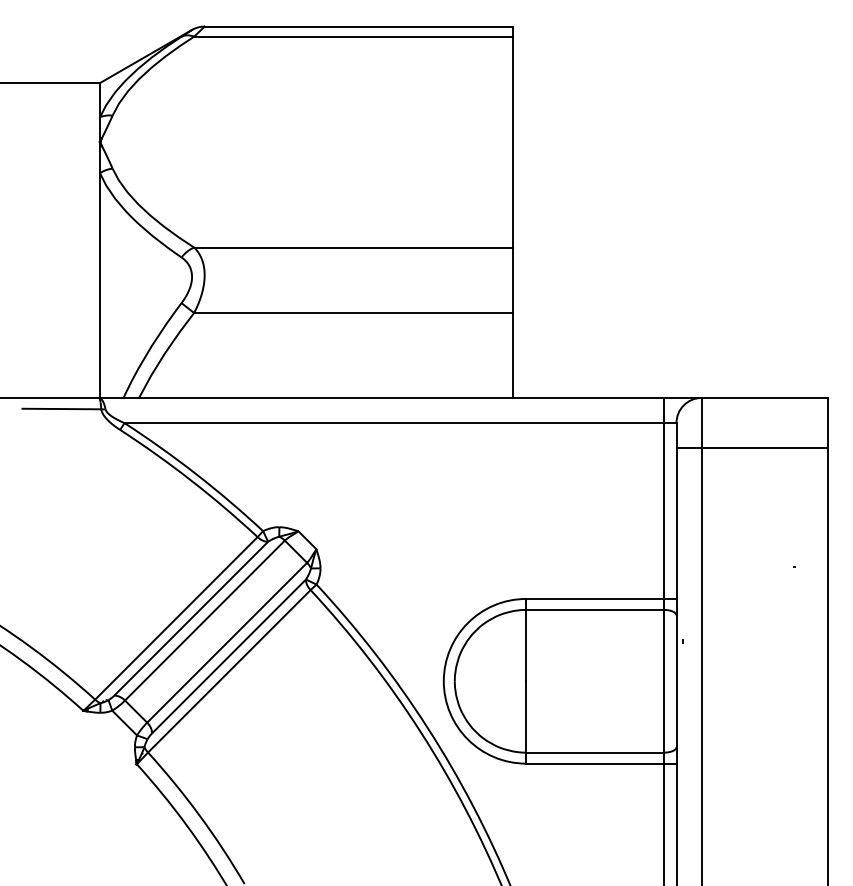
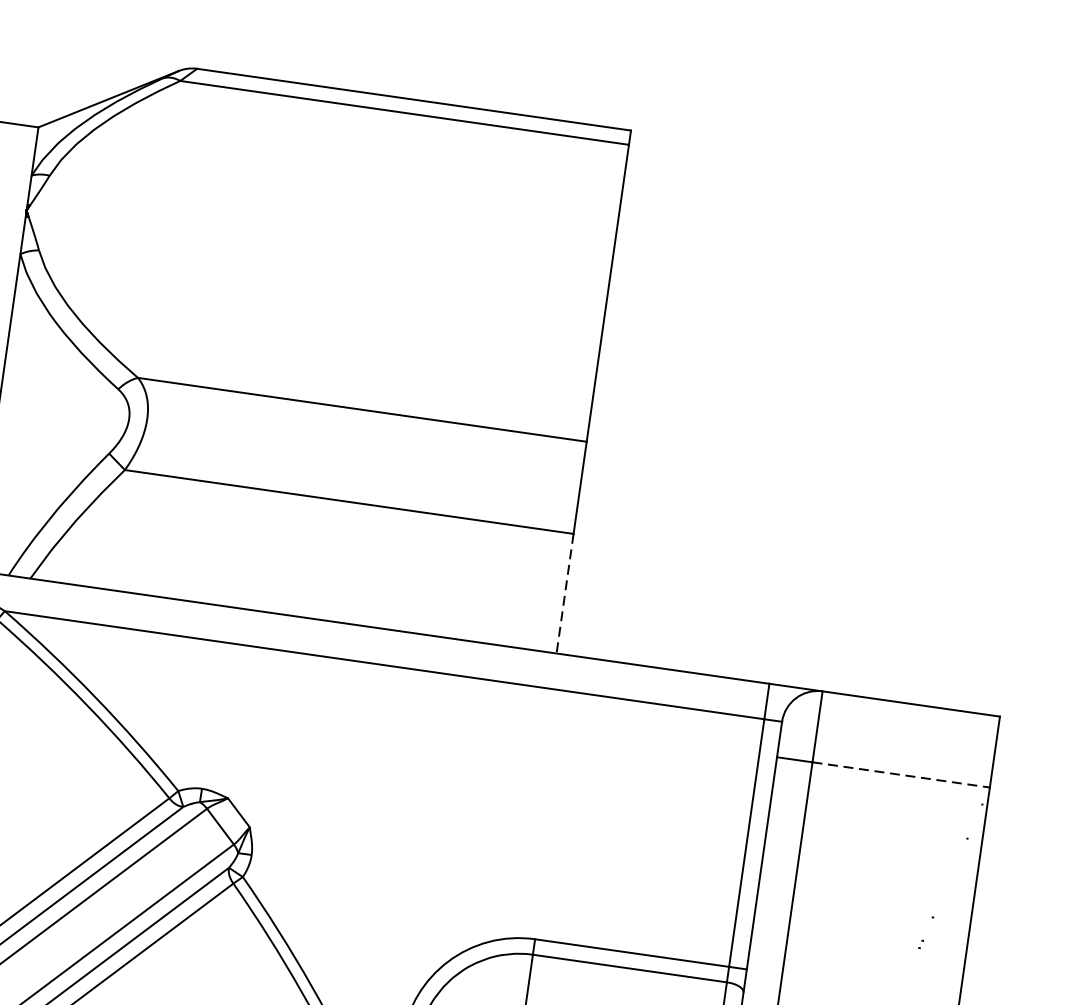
line: (512, 355) -> (564, 593), solid -> dashed
line: (764, 448) -> (900, 775), solid -> dashed

